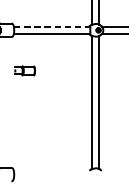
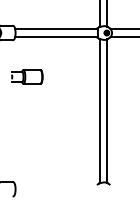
line: (52, 27) -> (57, 29), dashed -> solid
part: (25, 70) -> (27, 76), size x1.43

